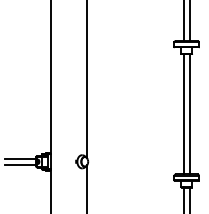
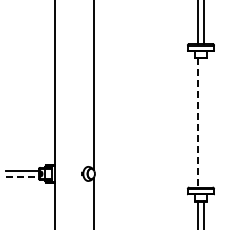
line: (183, 113) -> (197, 122), solid -> dashed
line: (190, 113) -> (204, 122), removed
line: (20, 165) -> (22, 177), solid -> dashed

